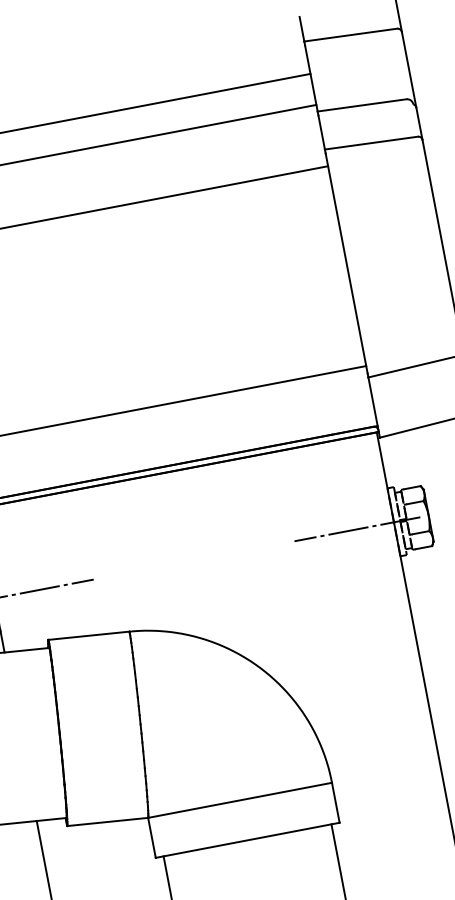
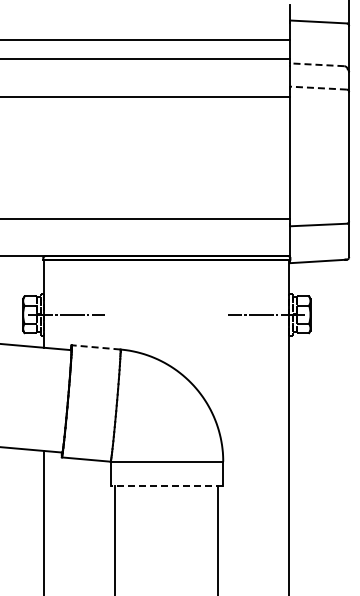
line: (360, 105) -> (316, 64), solid -> dashed
line: (371, 143) -> (318, 88), solid -> dashed
line: (87, 636) -> (95, 347), solid -> dashed
line: (247, 840) -> (166, 486), solid -> dashed

